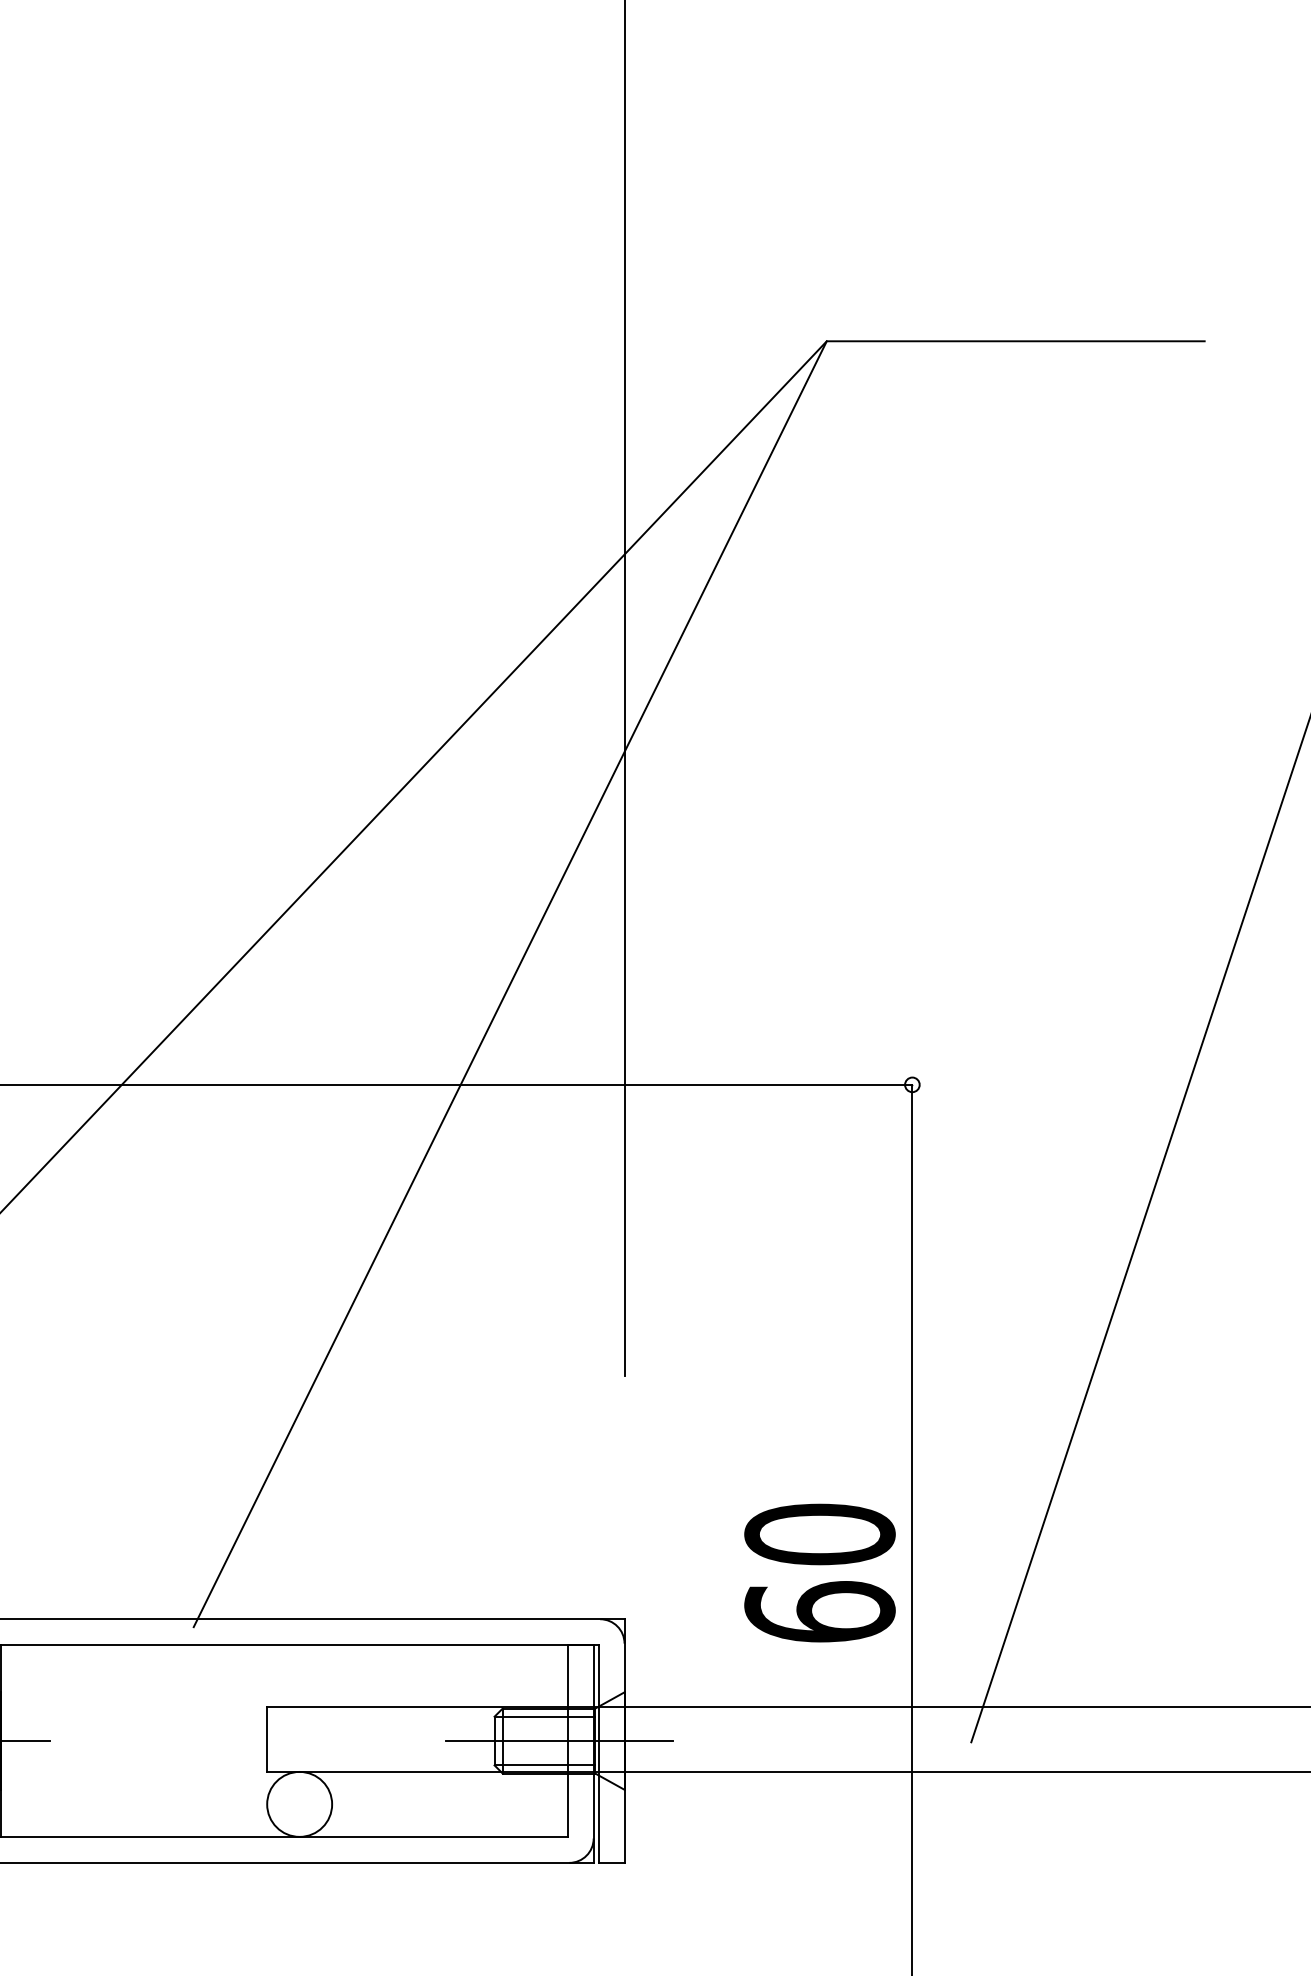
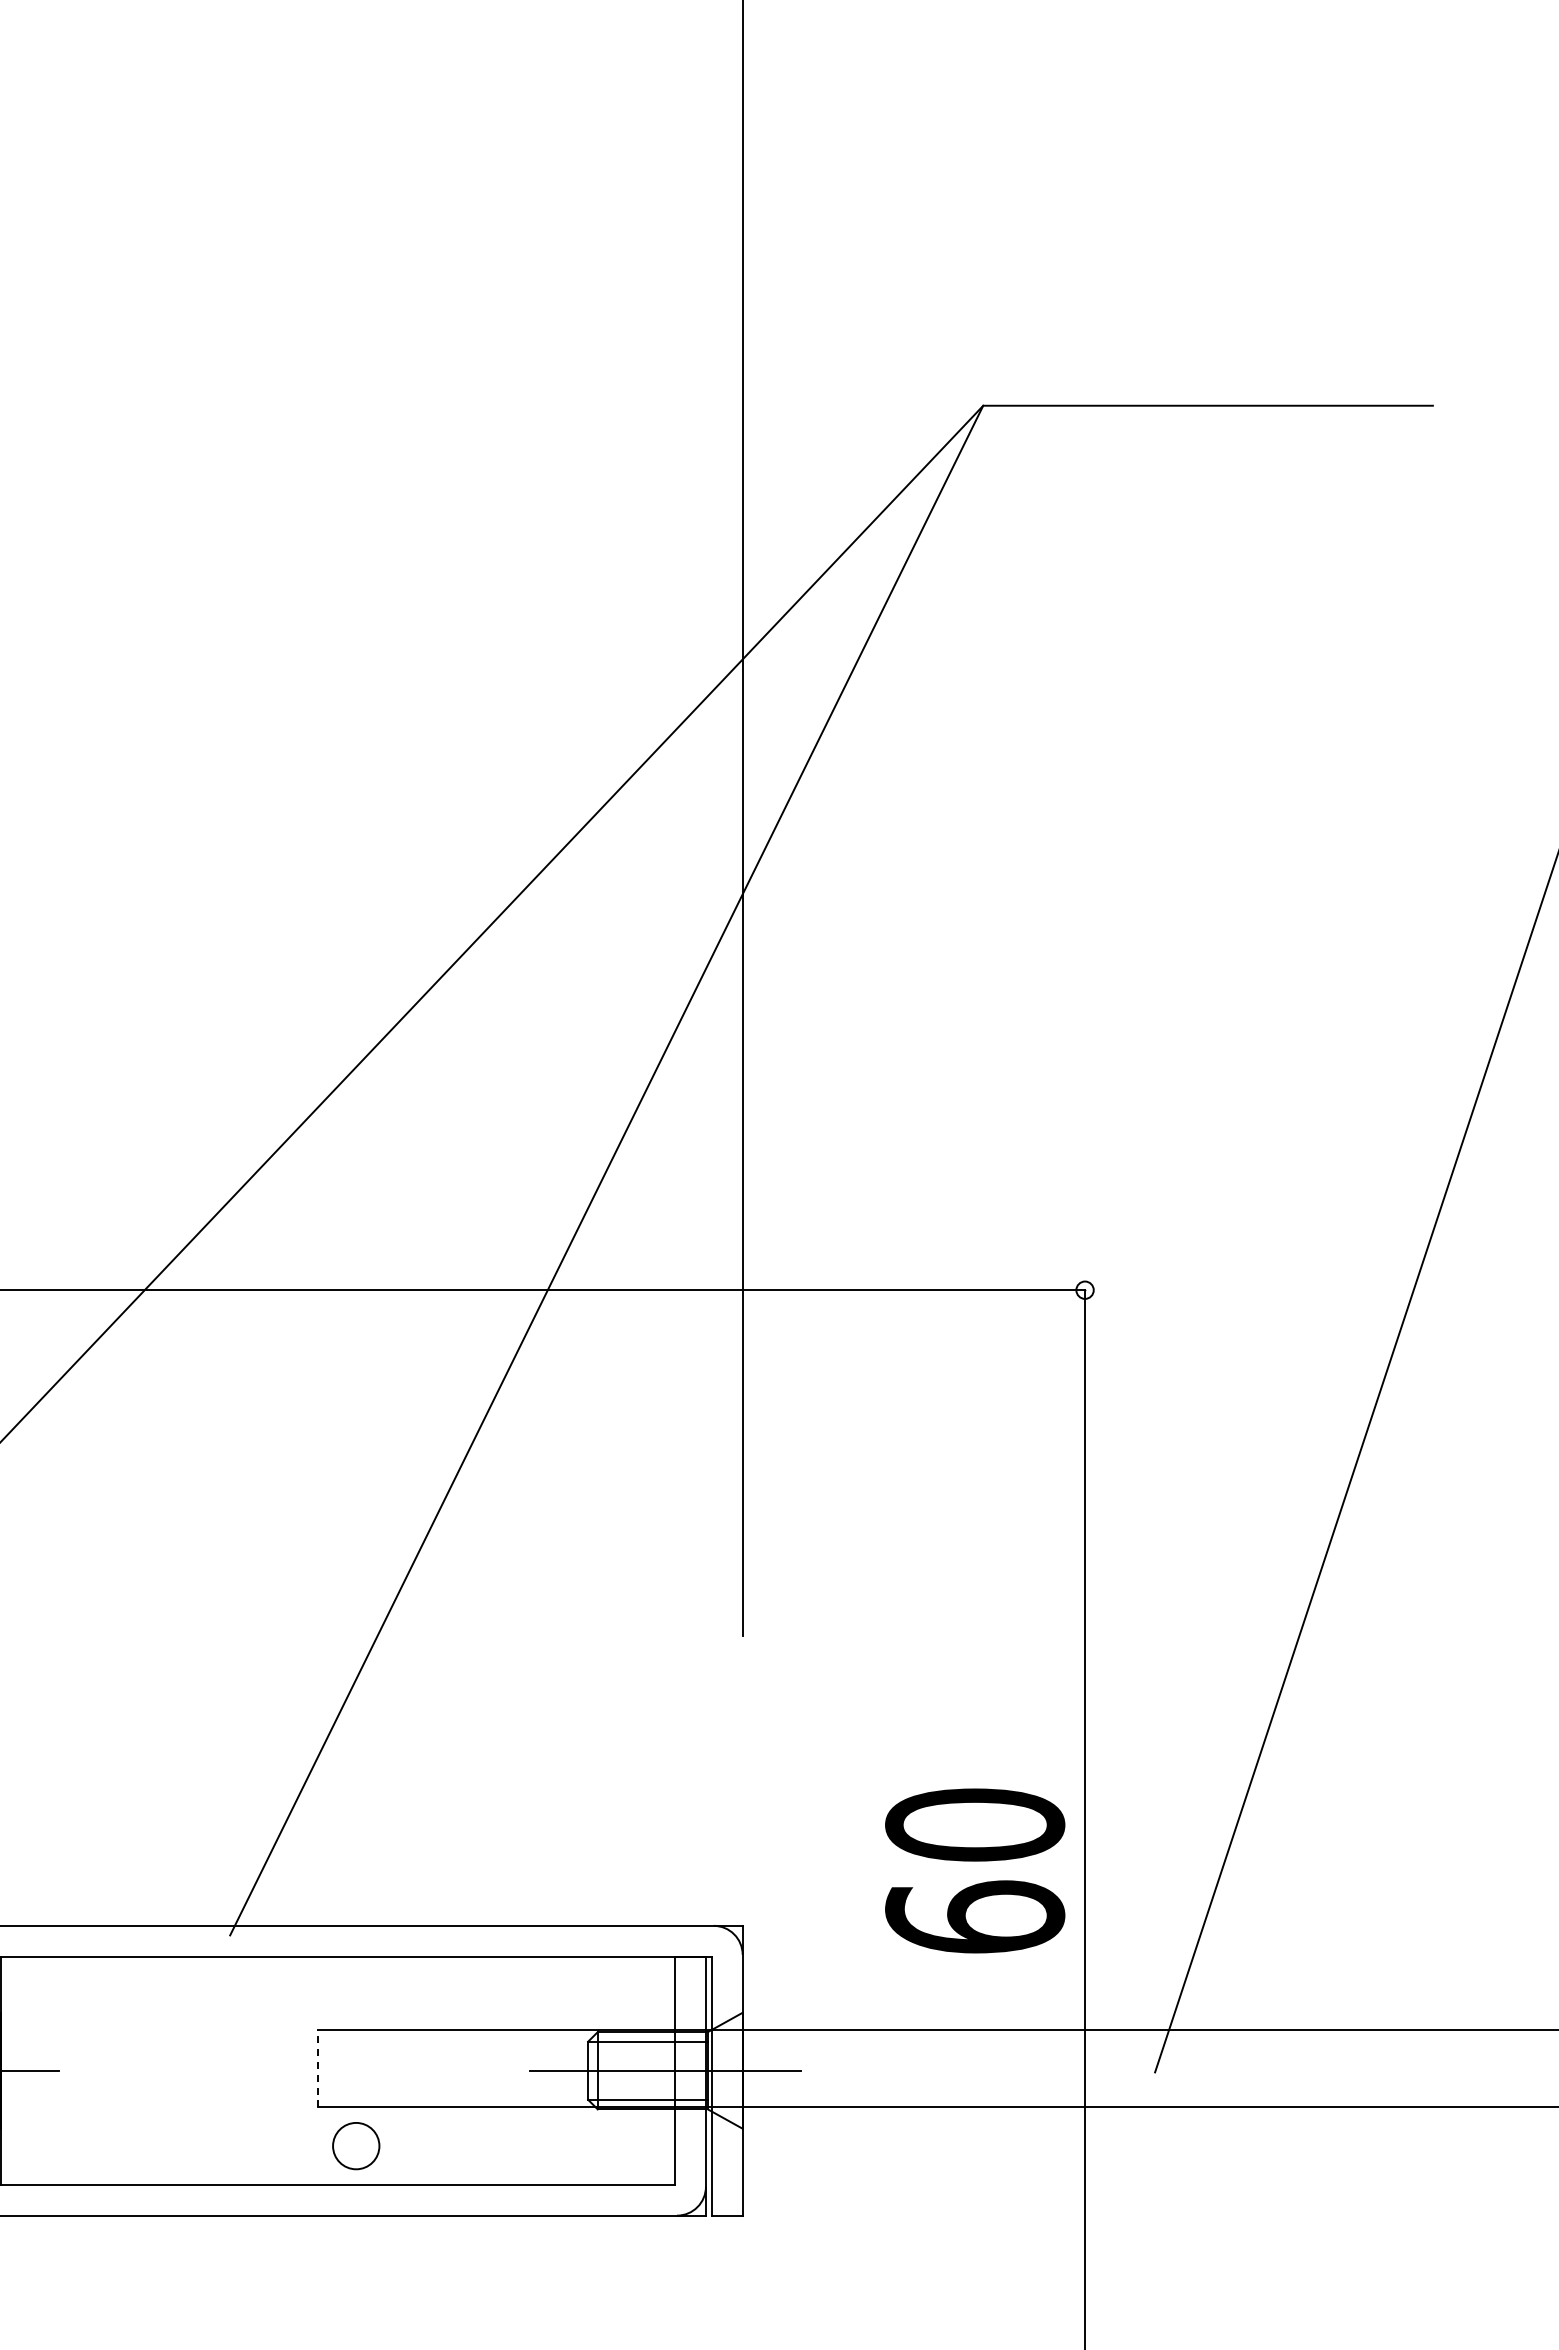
line: (267, 1739) -> (317, 2068), solid -> dashed
circle: (299, 1803) -> (355, 2145), size x0.6

